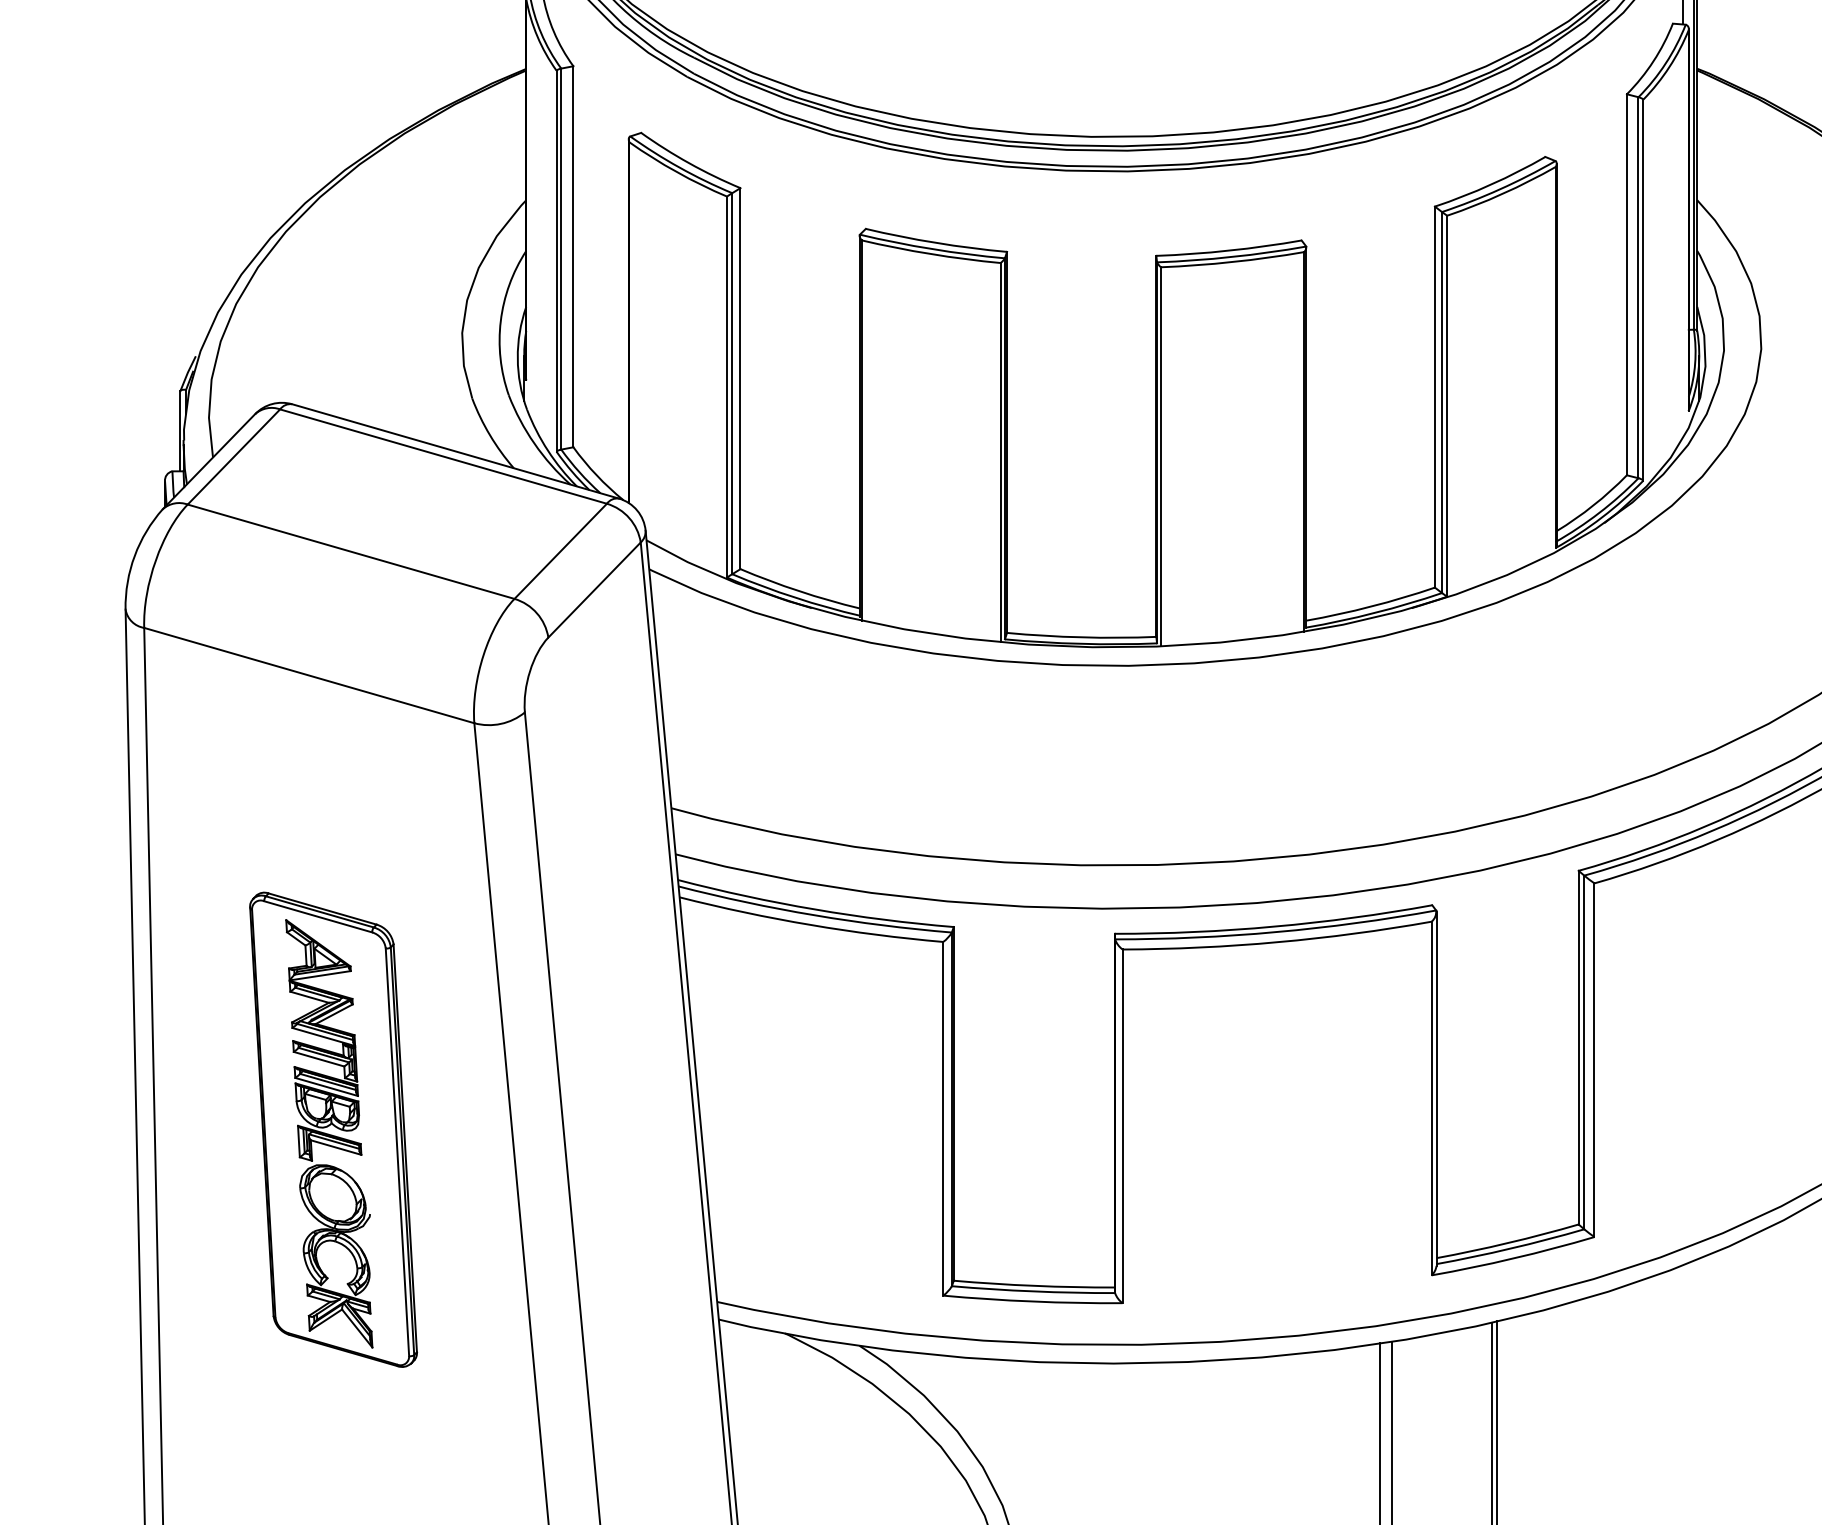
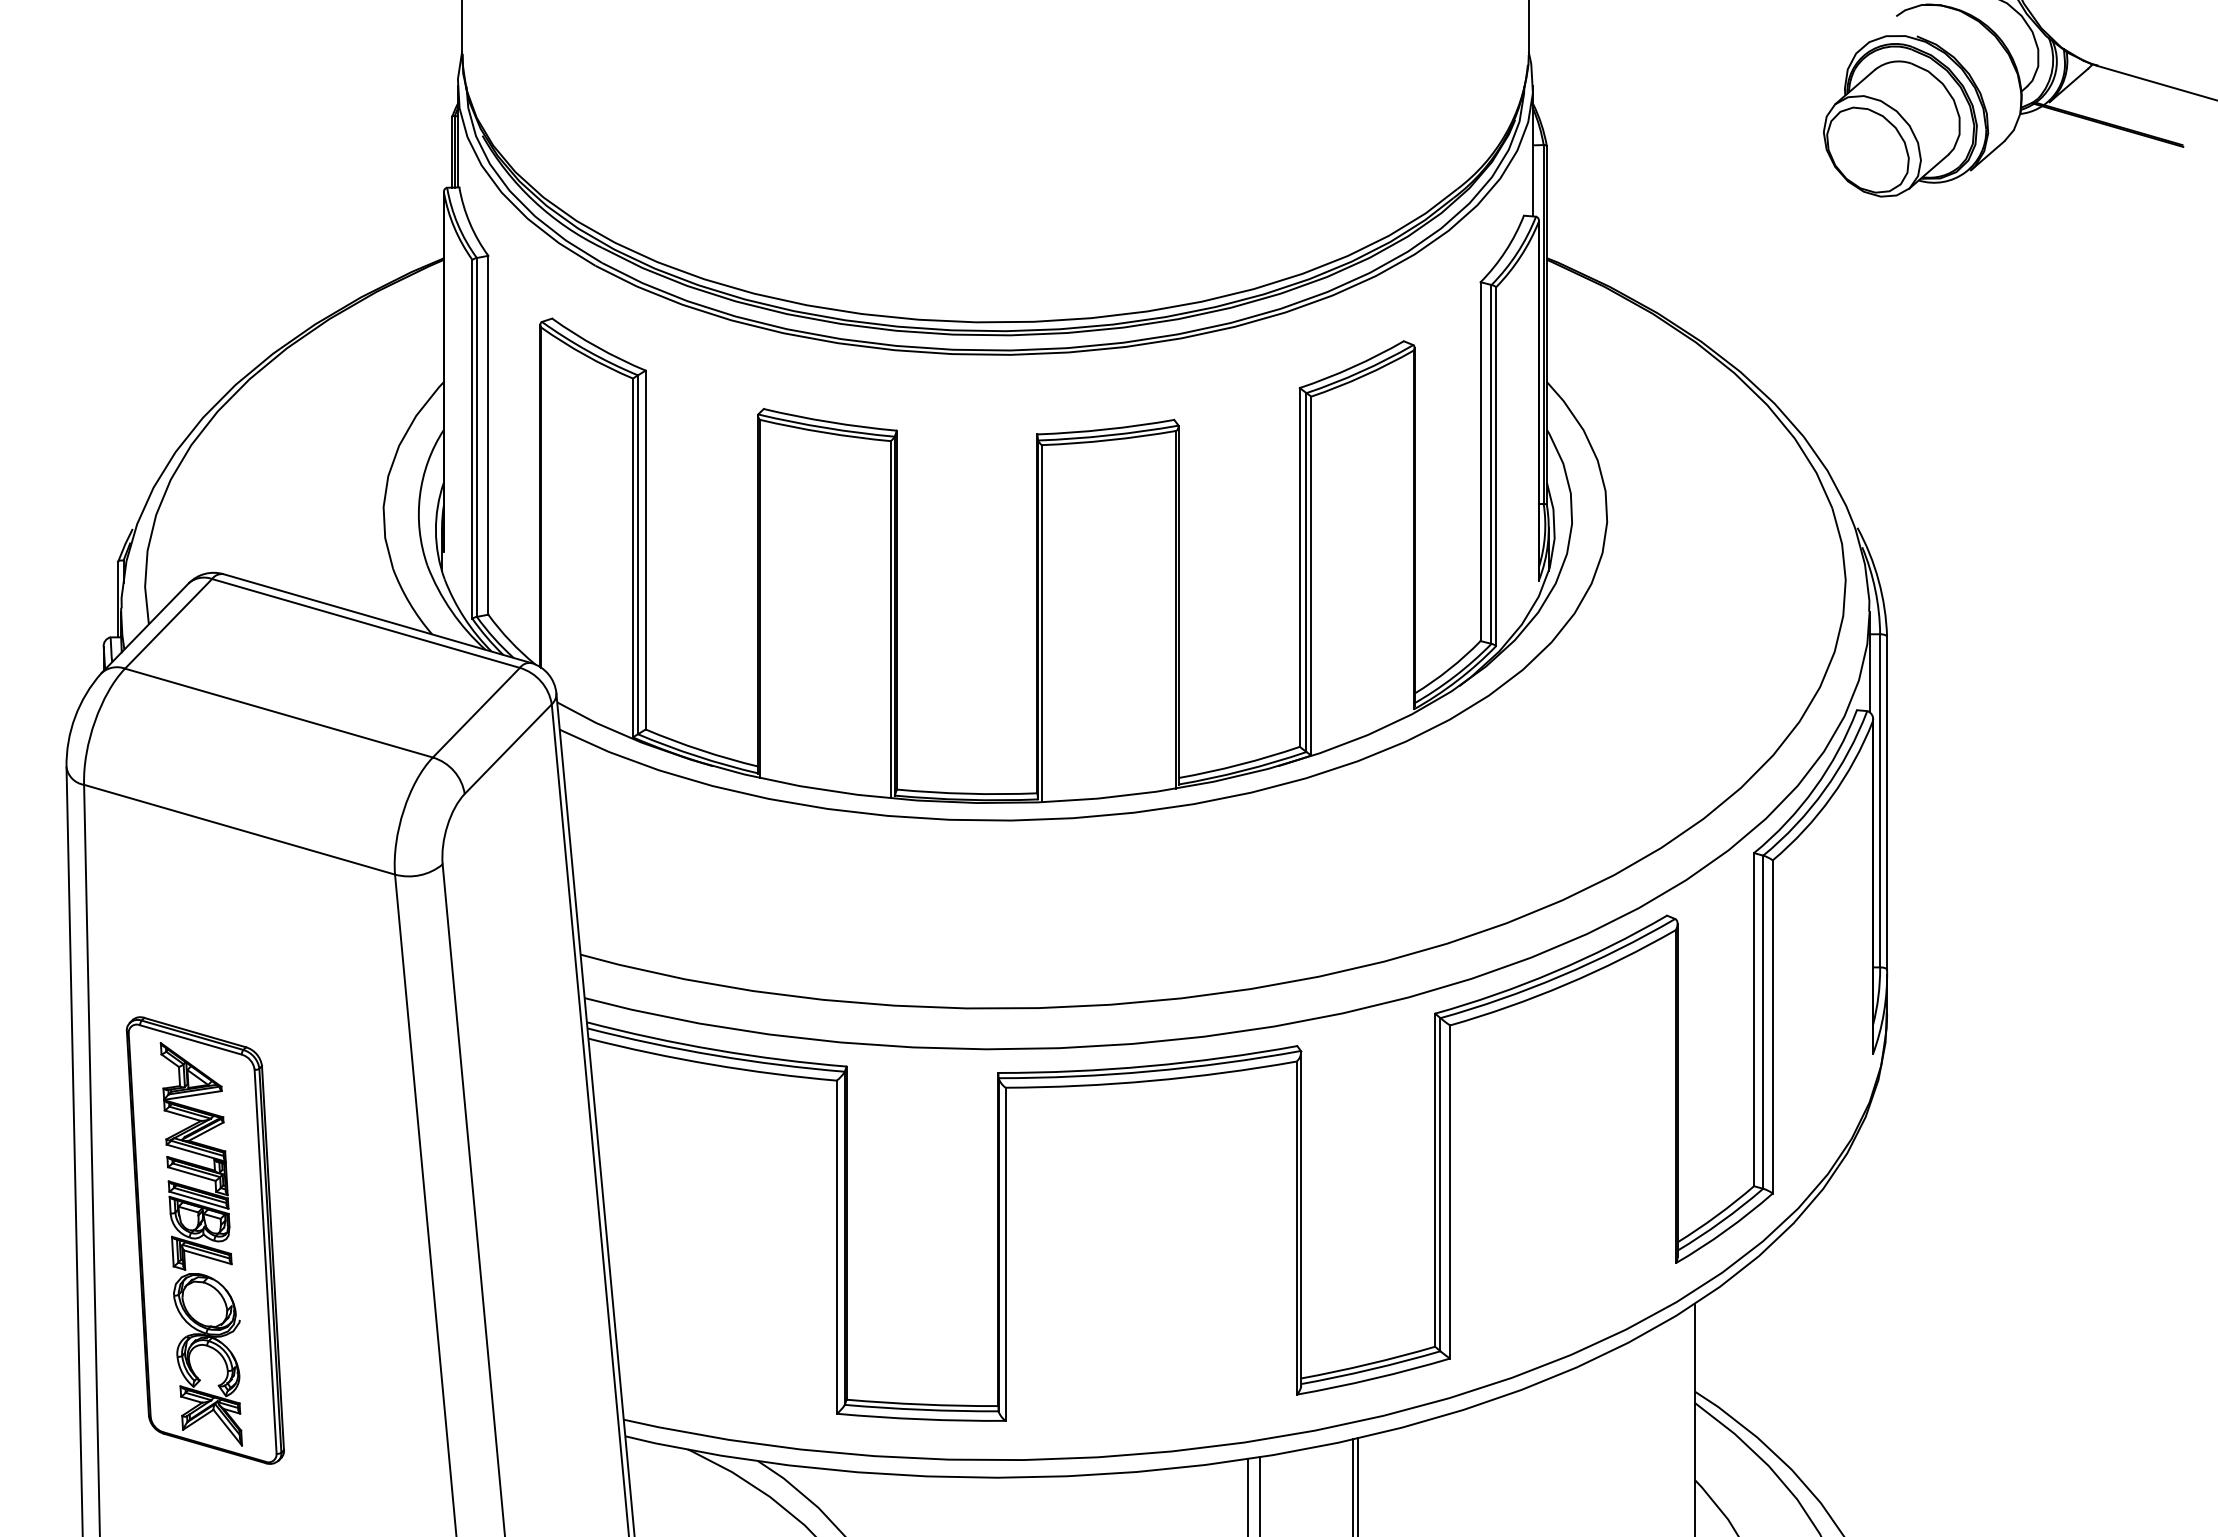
part: (332, 1129) -> (204, 1240), moved

